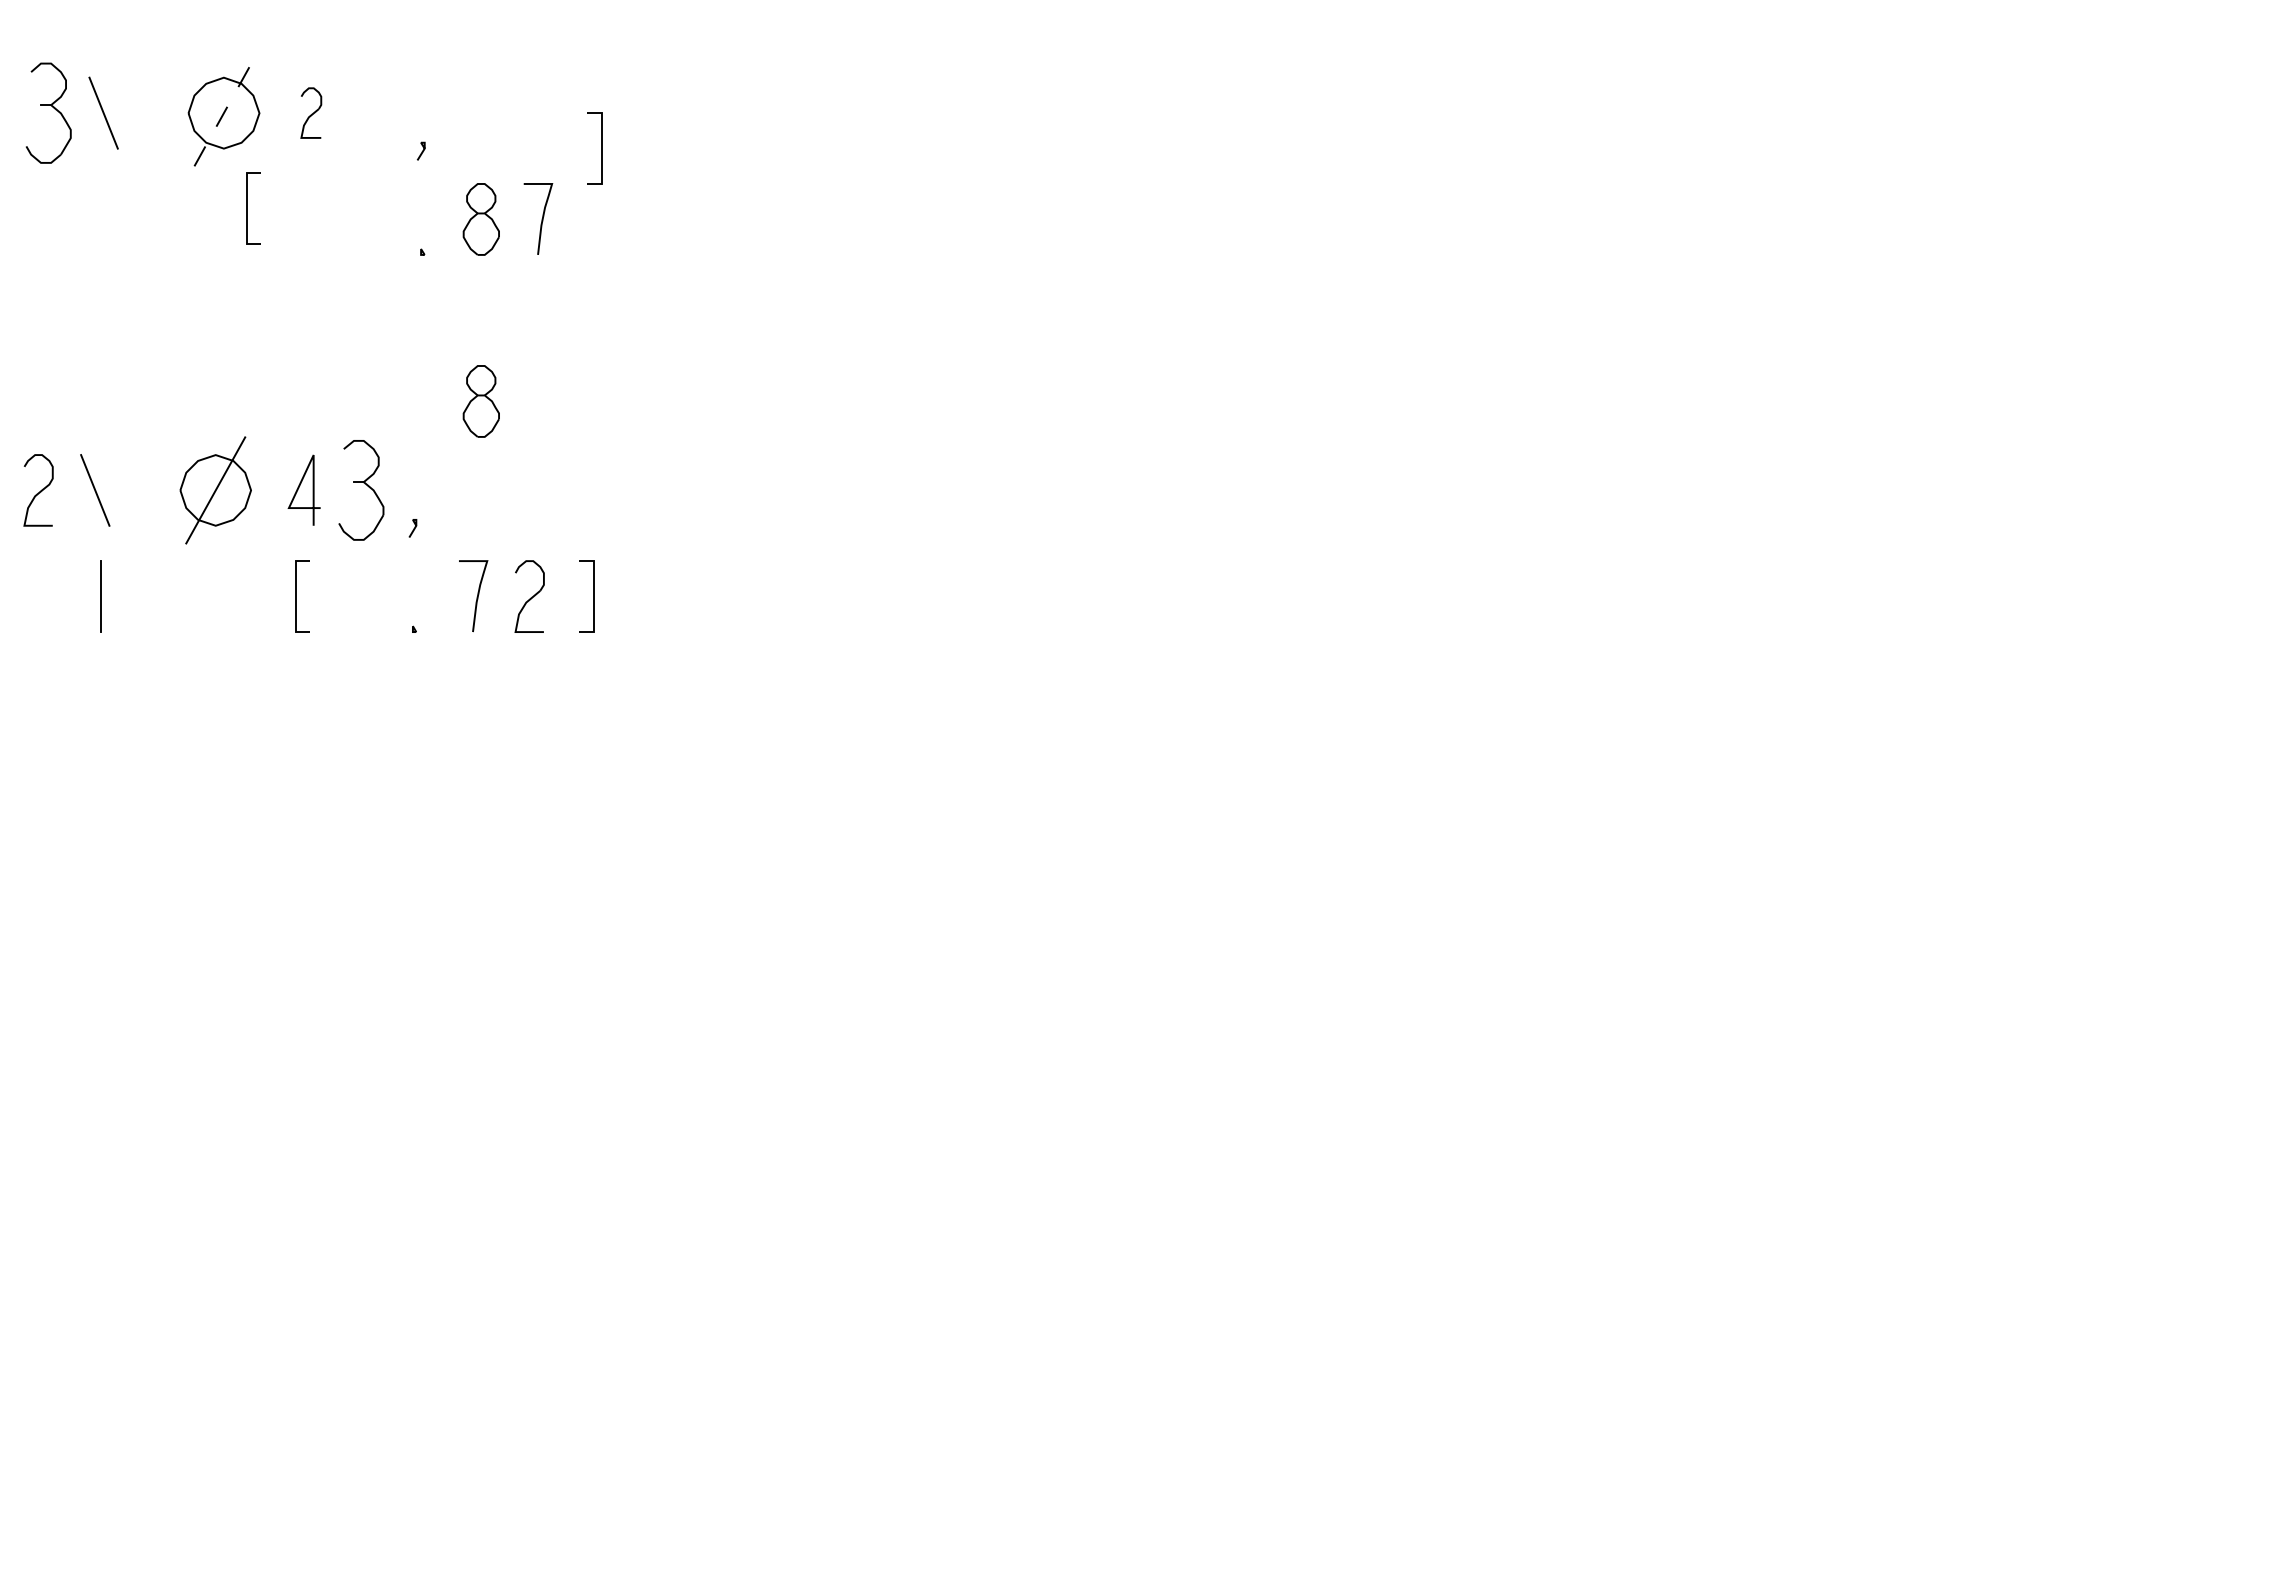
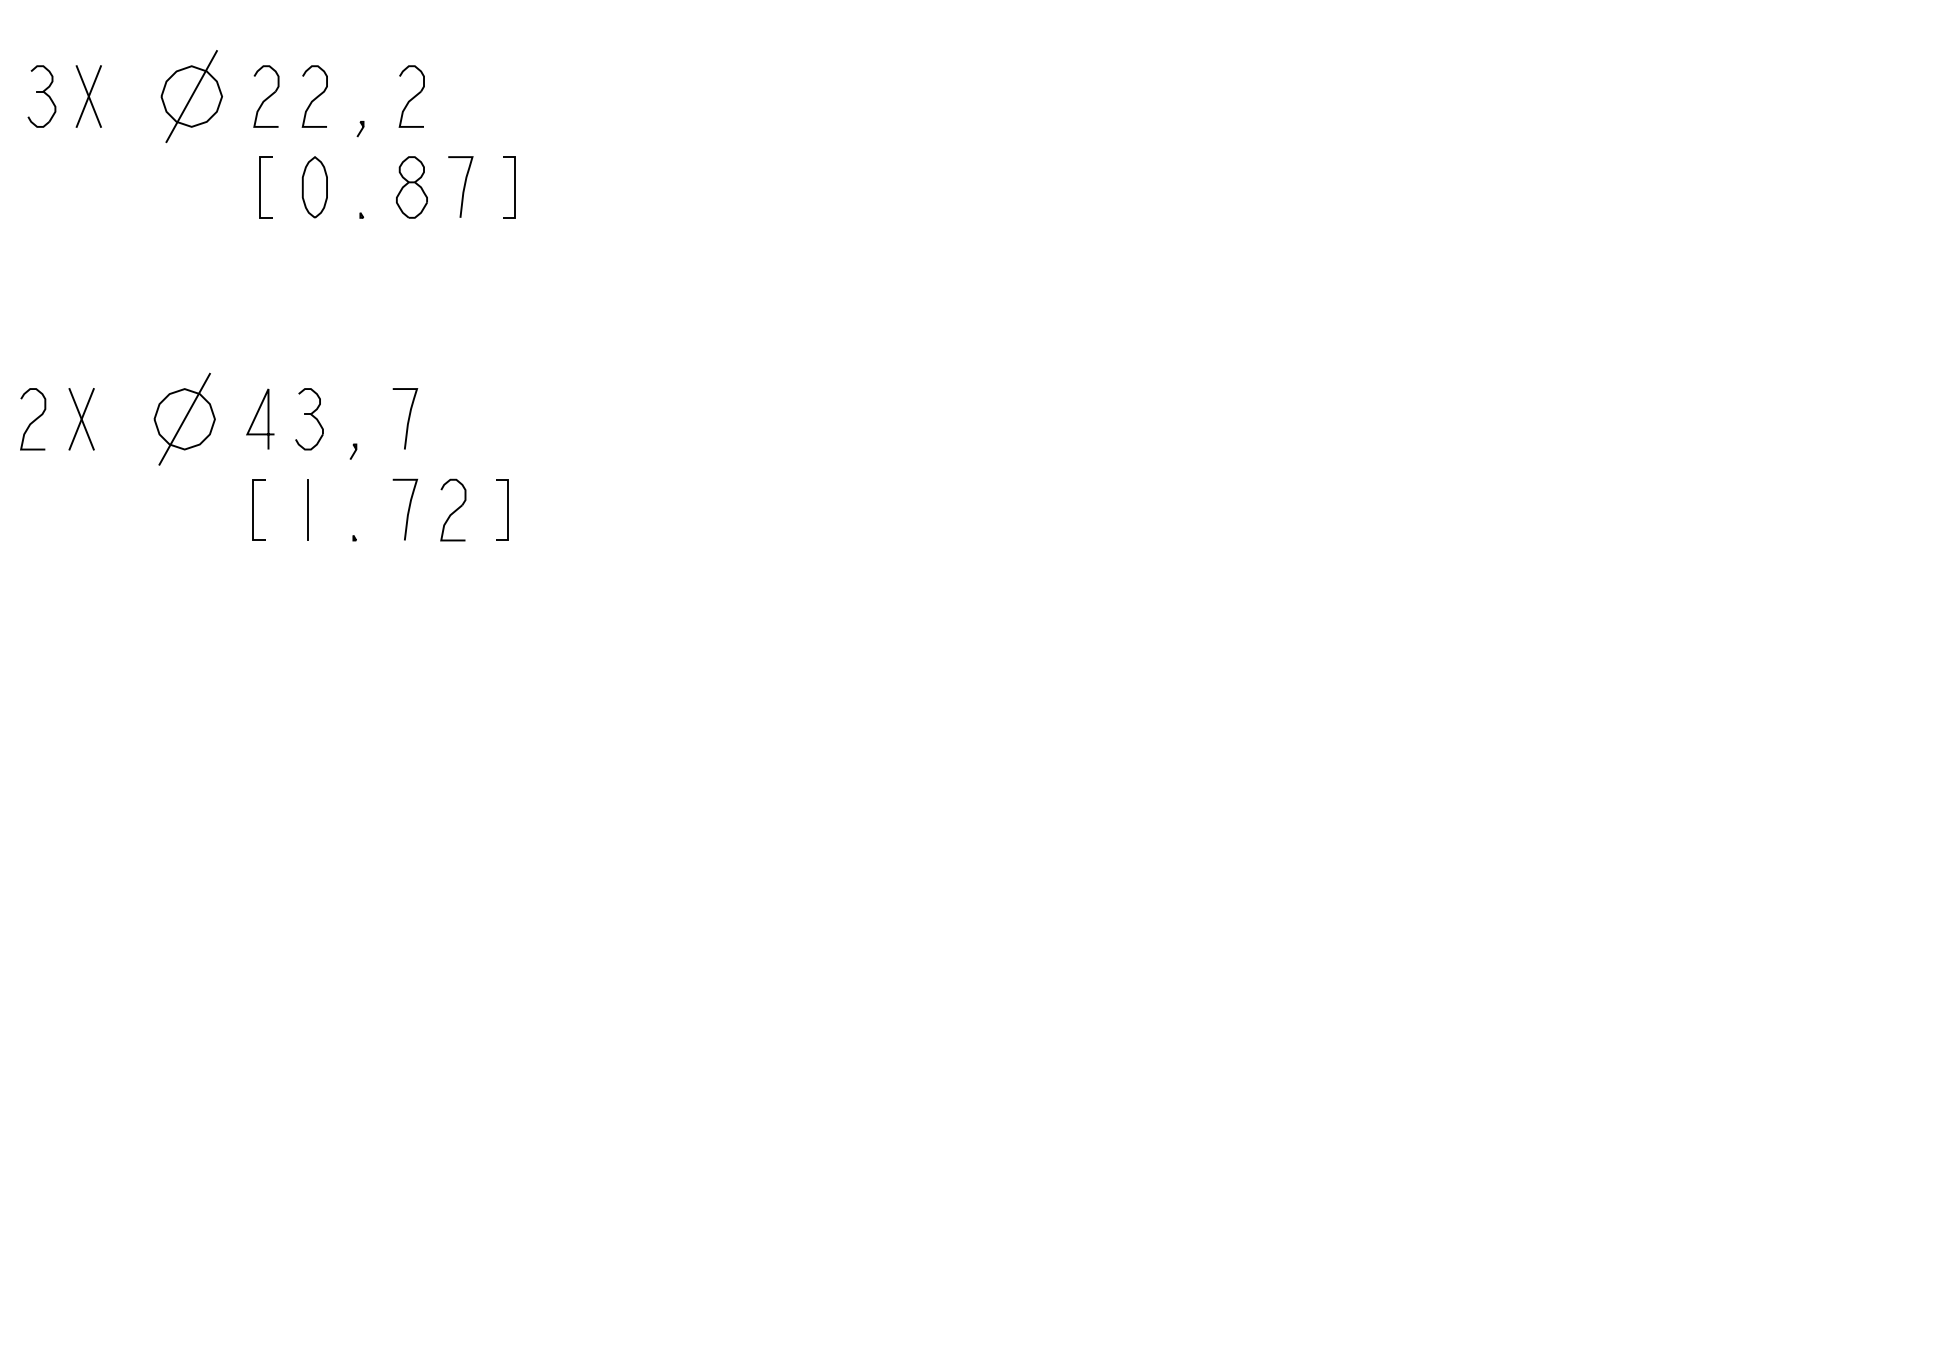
part: (48, 112) -> (41, 95), size x0.71
line: (103, 112) -> (88, 95), added
part: (311, 112) -> (266, 95), size x1.43
part: (481, 112) -> (412, 95), added
line: (223, 113) -> (191, 96), dashed -> solid
curve: (369, 113) -> (316, 96), added
line: (601, 148) -> (514, 187), moved
line: (247, 208) -> (260, 187), moved
part: (367, 219) -> (314, 187), added
part: (480, 401) -> (411, 343), removed
line: (95, 490) -> (81, 419), added
part: (361, 490) -> (309, 419), size x0.71
curve: (476, 490) -> (407, 419), added
line: (100, 596) -> (307, 510), moved

